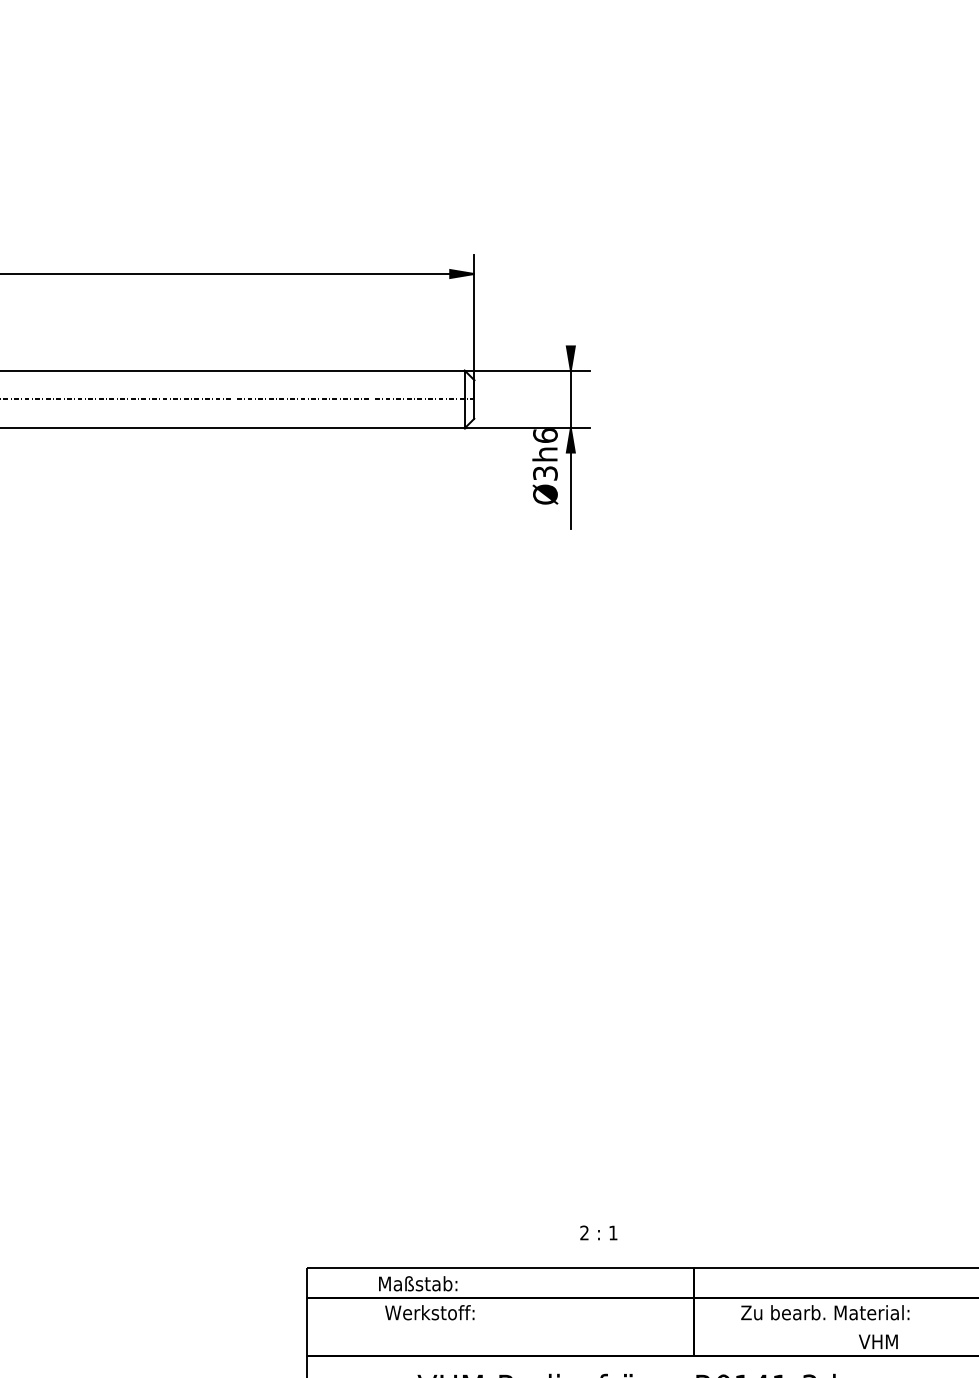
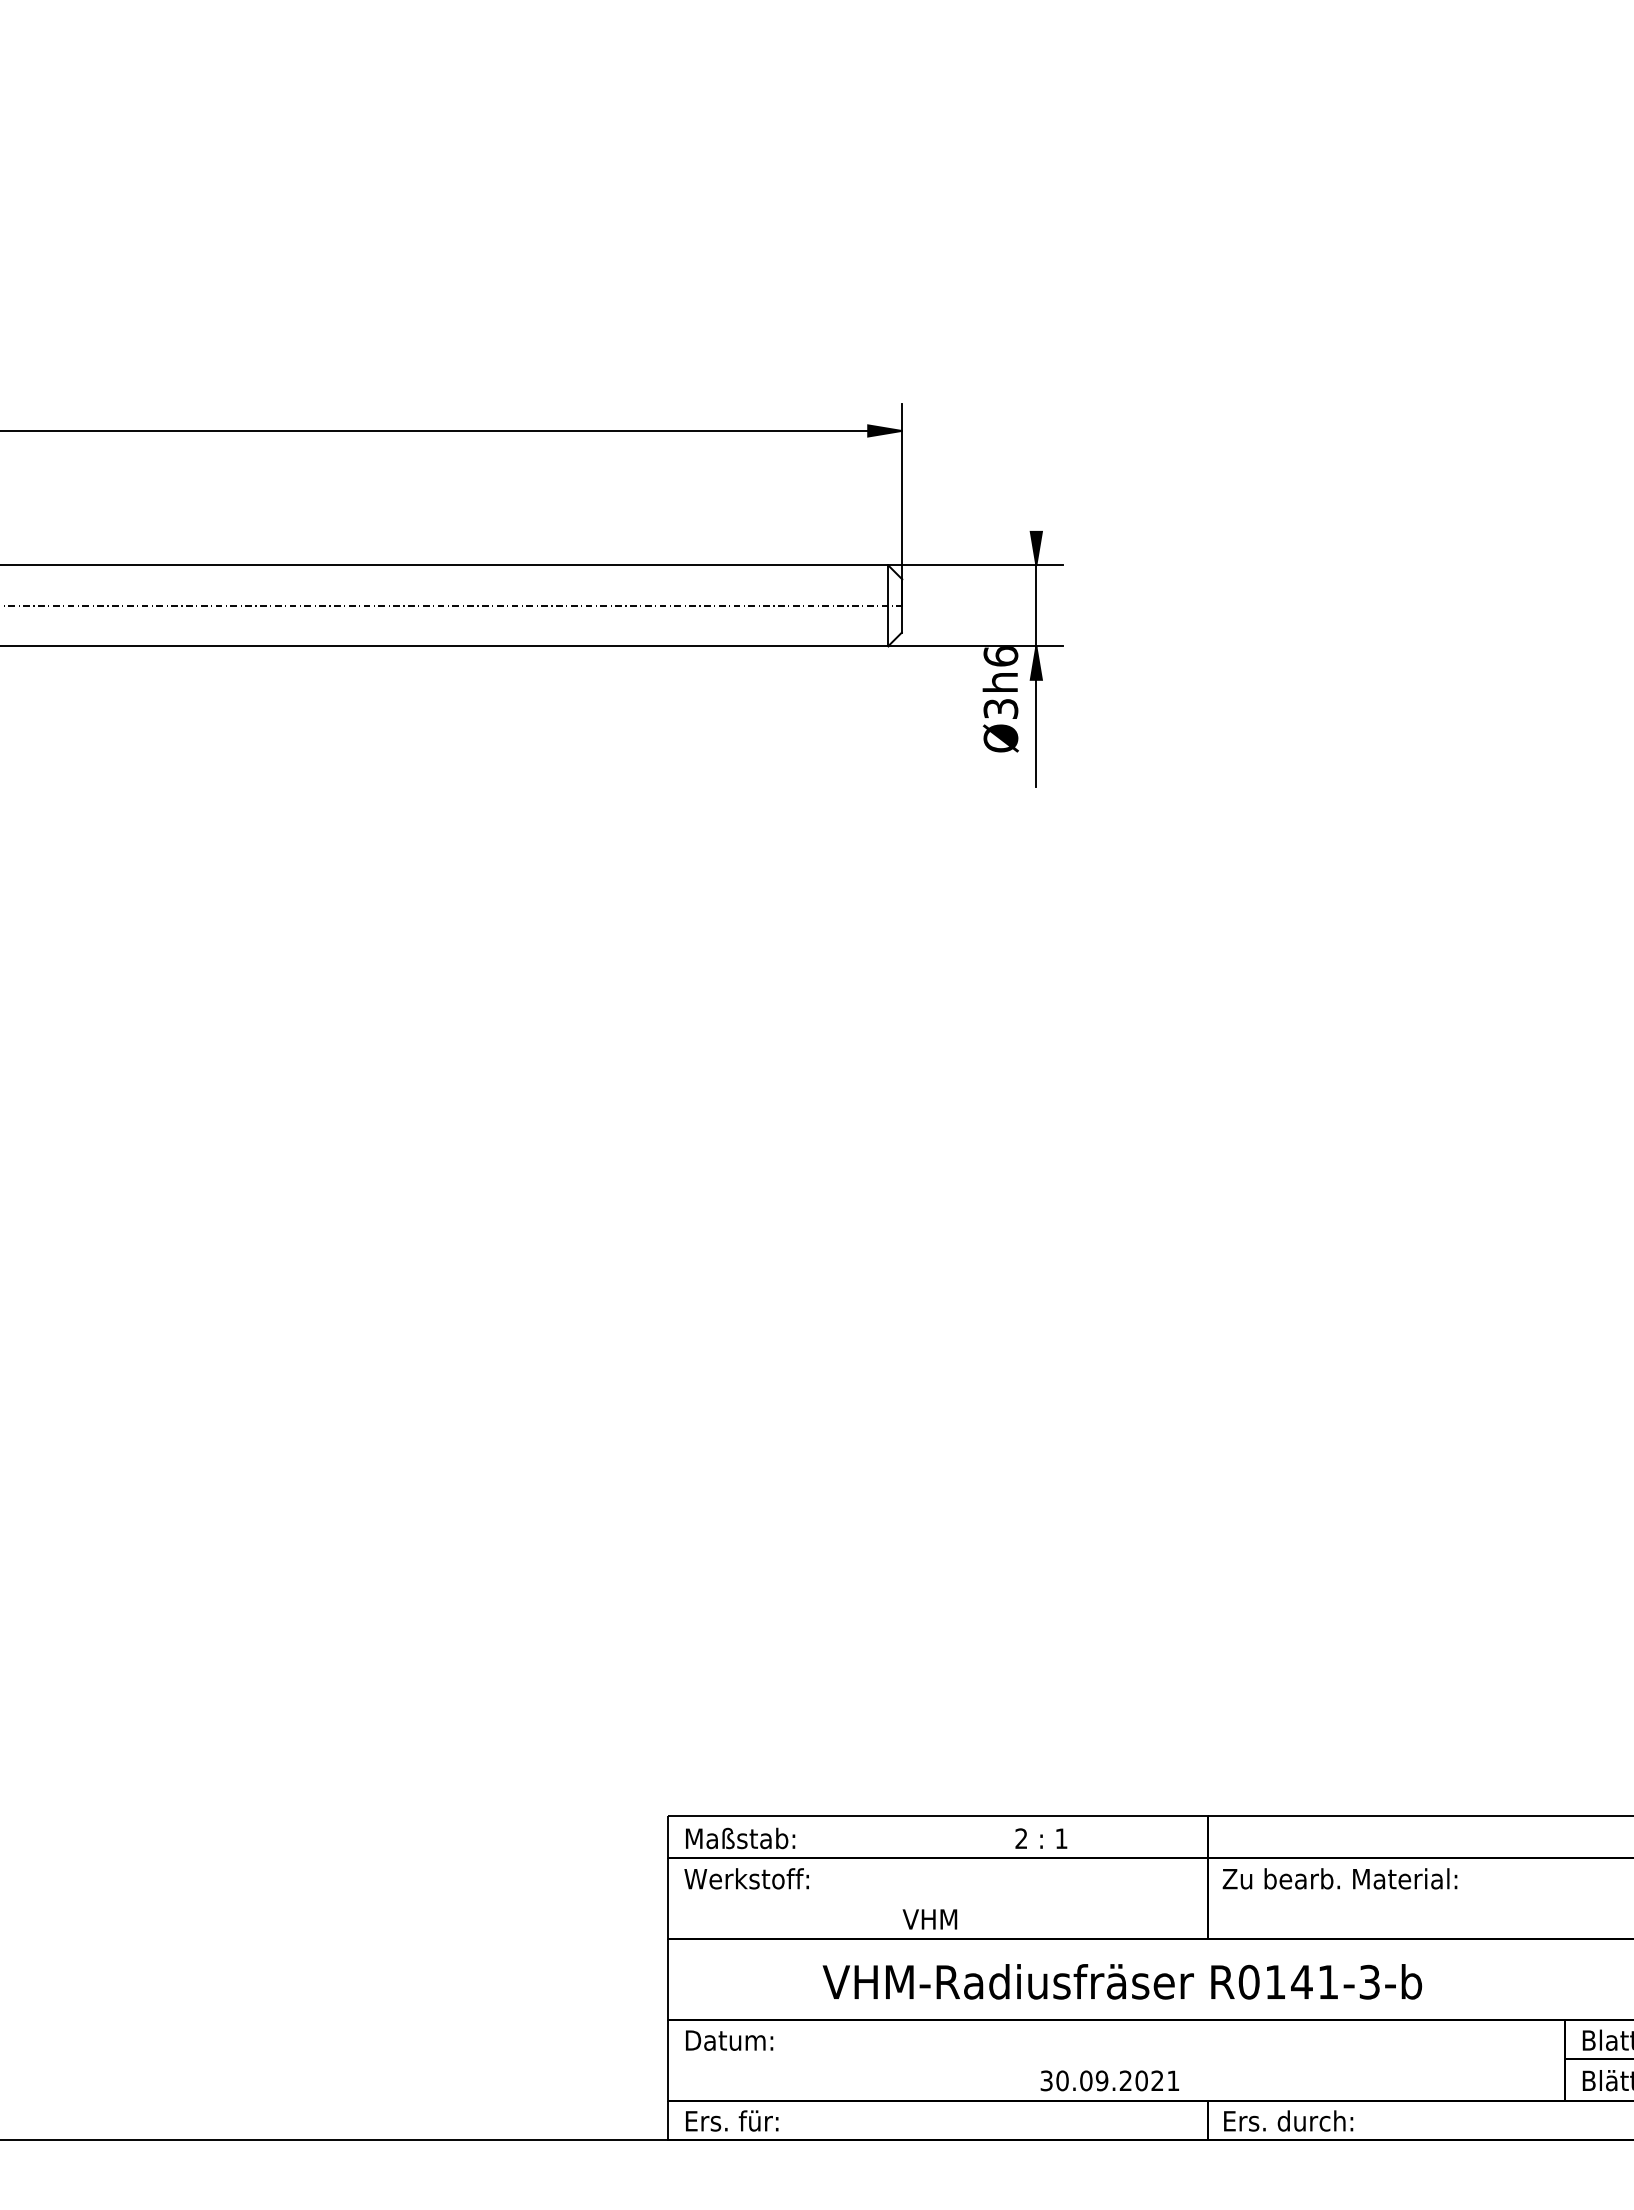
text: (598, 1232) -> (1041, 1838), moved
text: (418, 1283) -> (740, 1838), moved
text: (429, 1312) -> (746, 1878), moved
text: (824, 1312) -> (1339, 1878), moved
text: (878, 1341) -> (929, 1919), moved

